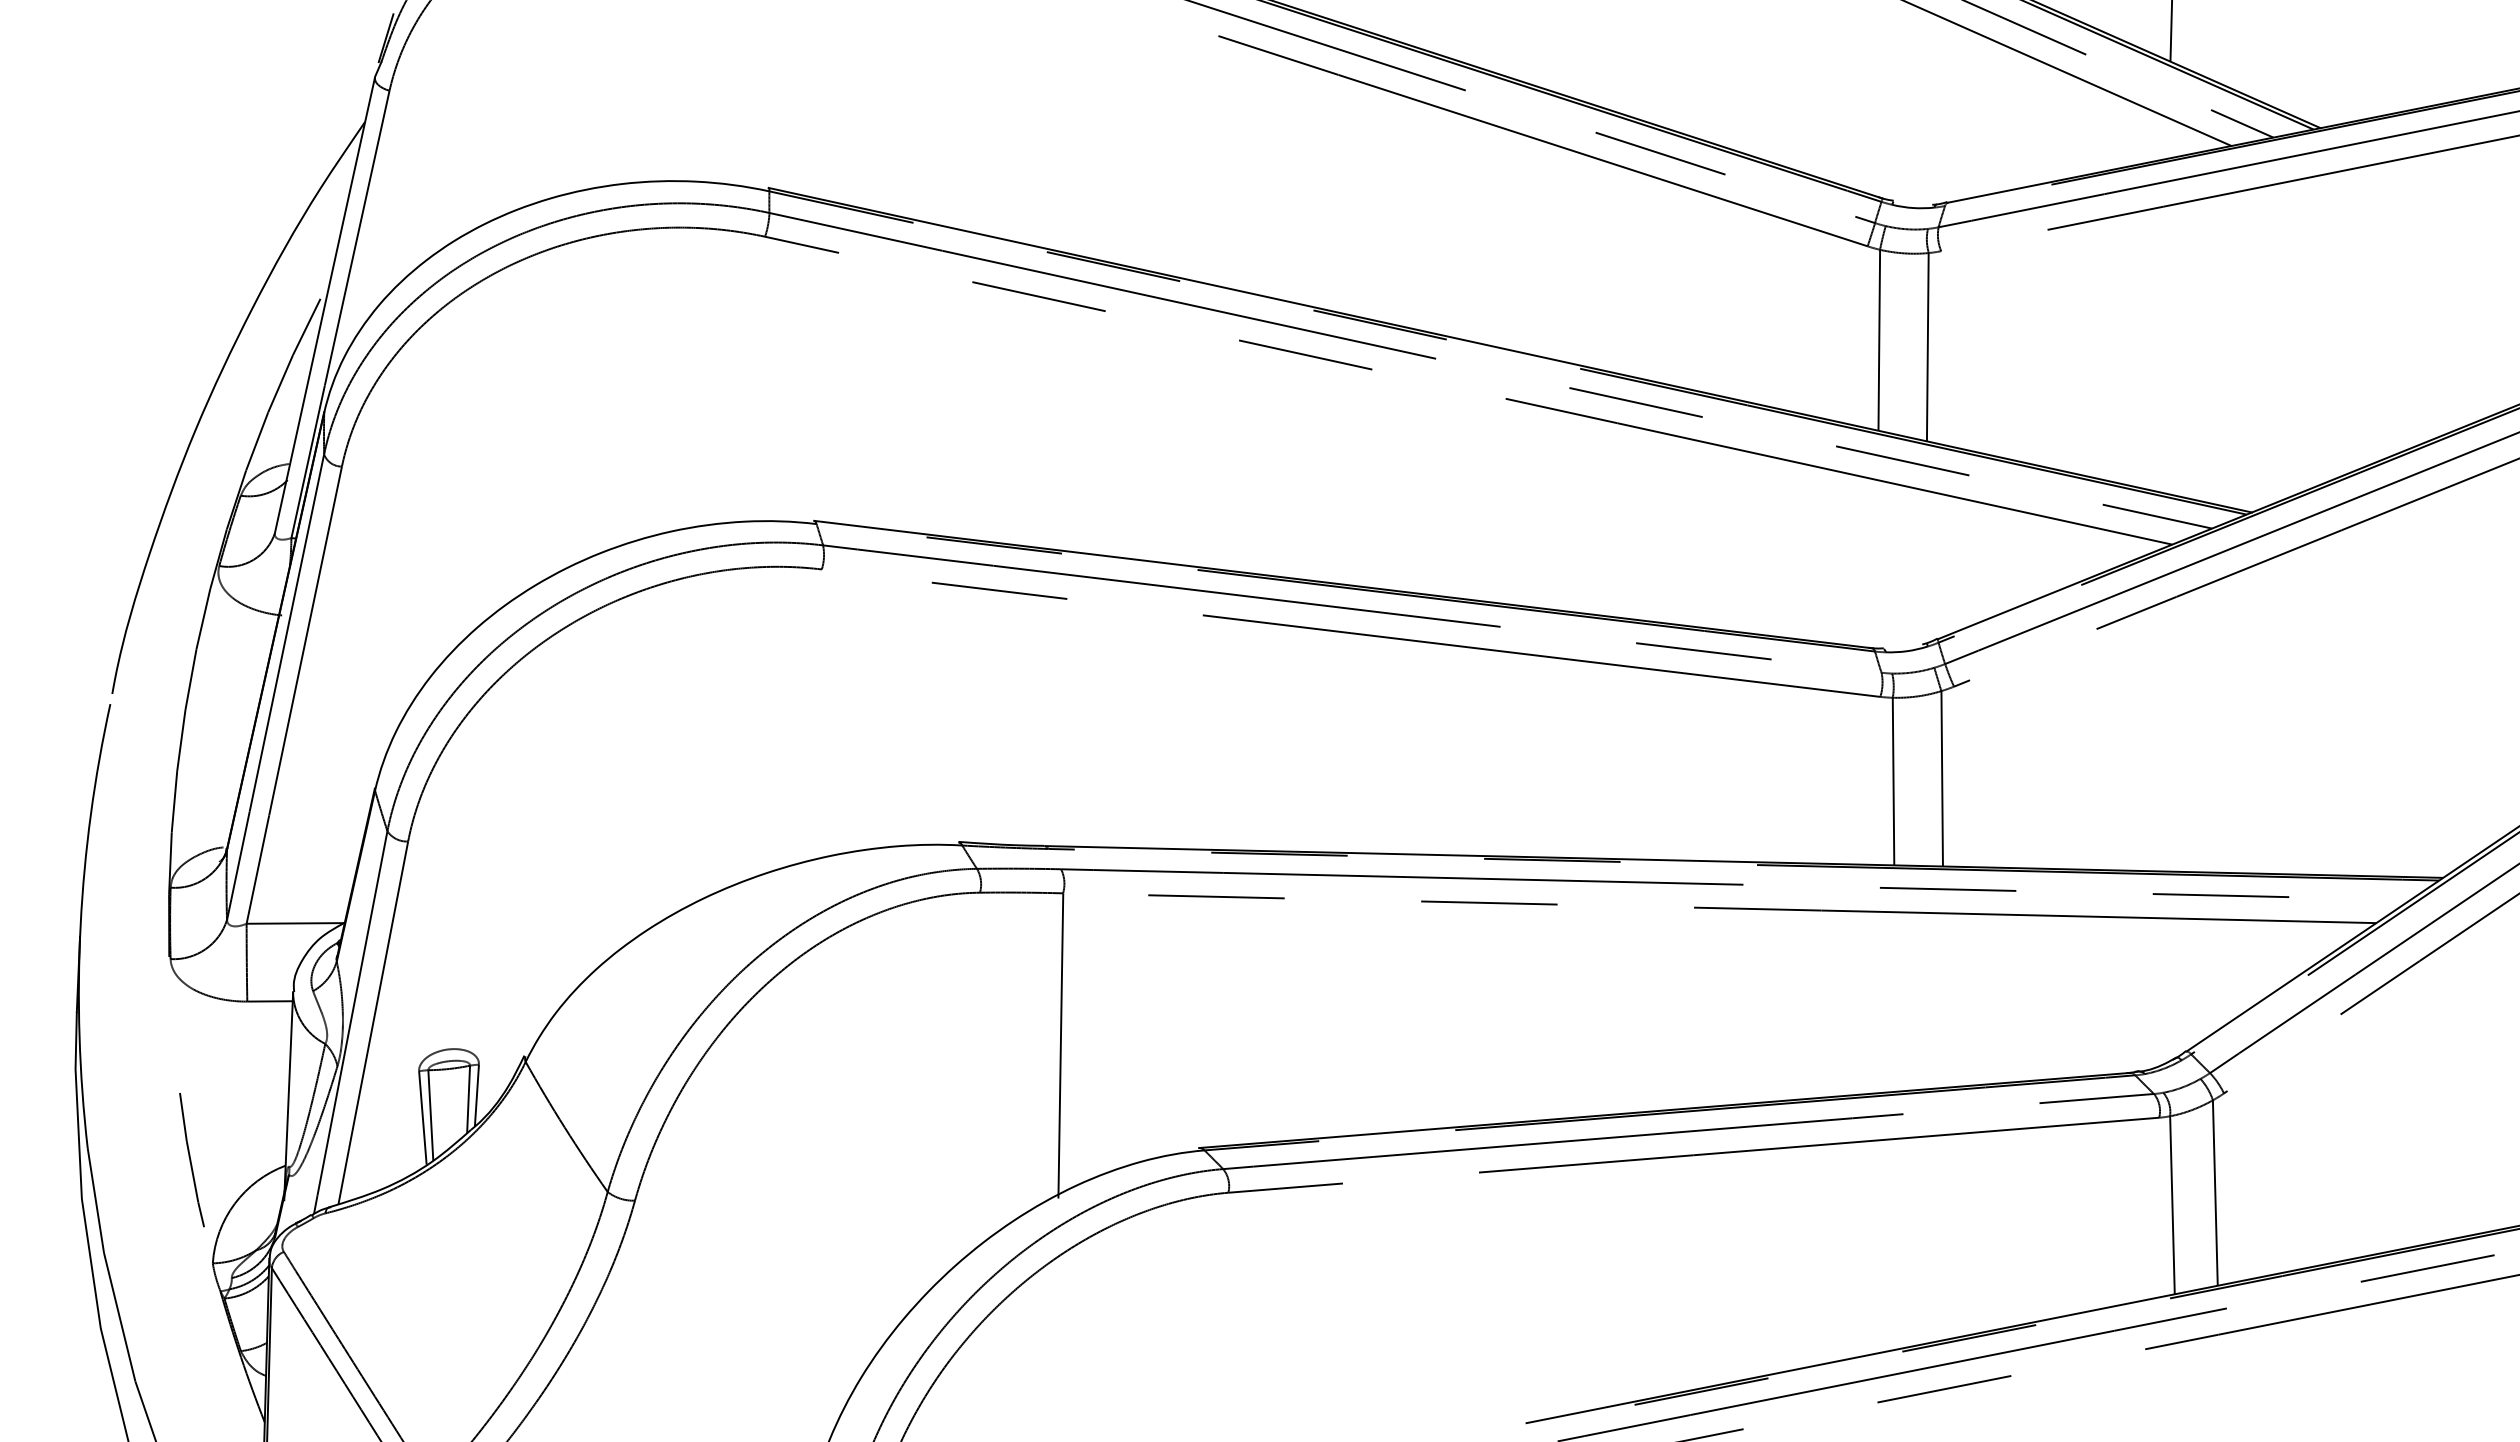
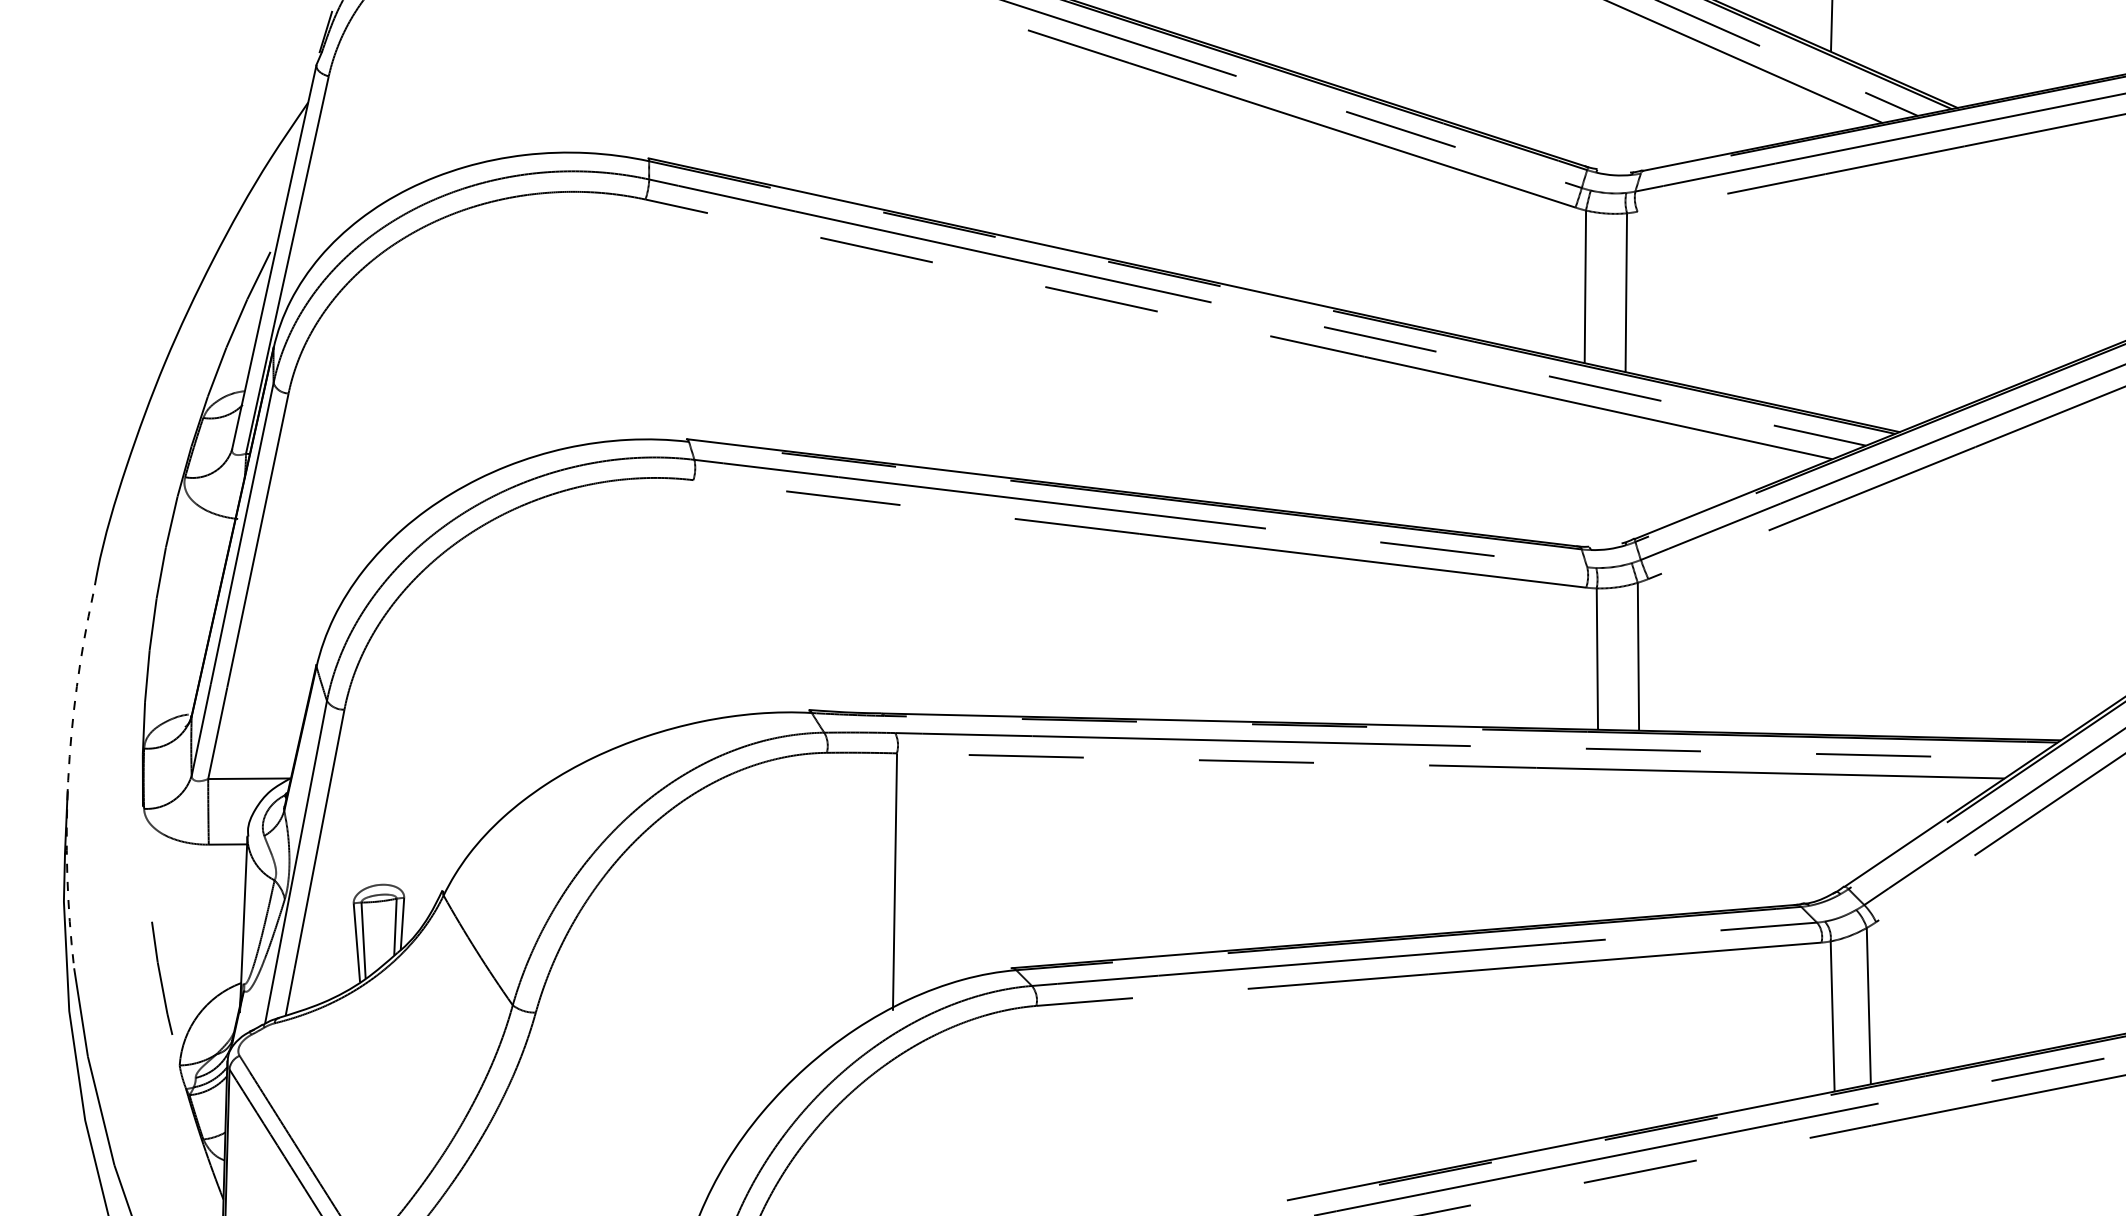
arc: (80, 925) -> (68, 780), solid -> dashed

